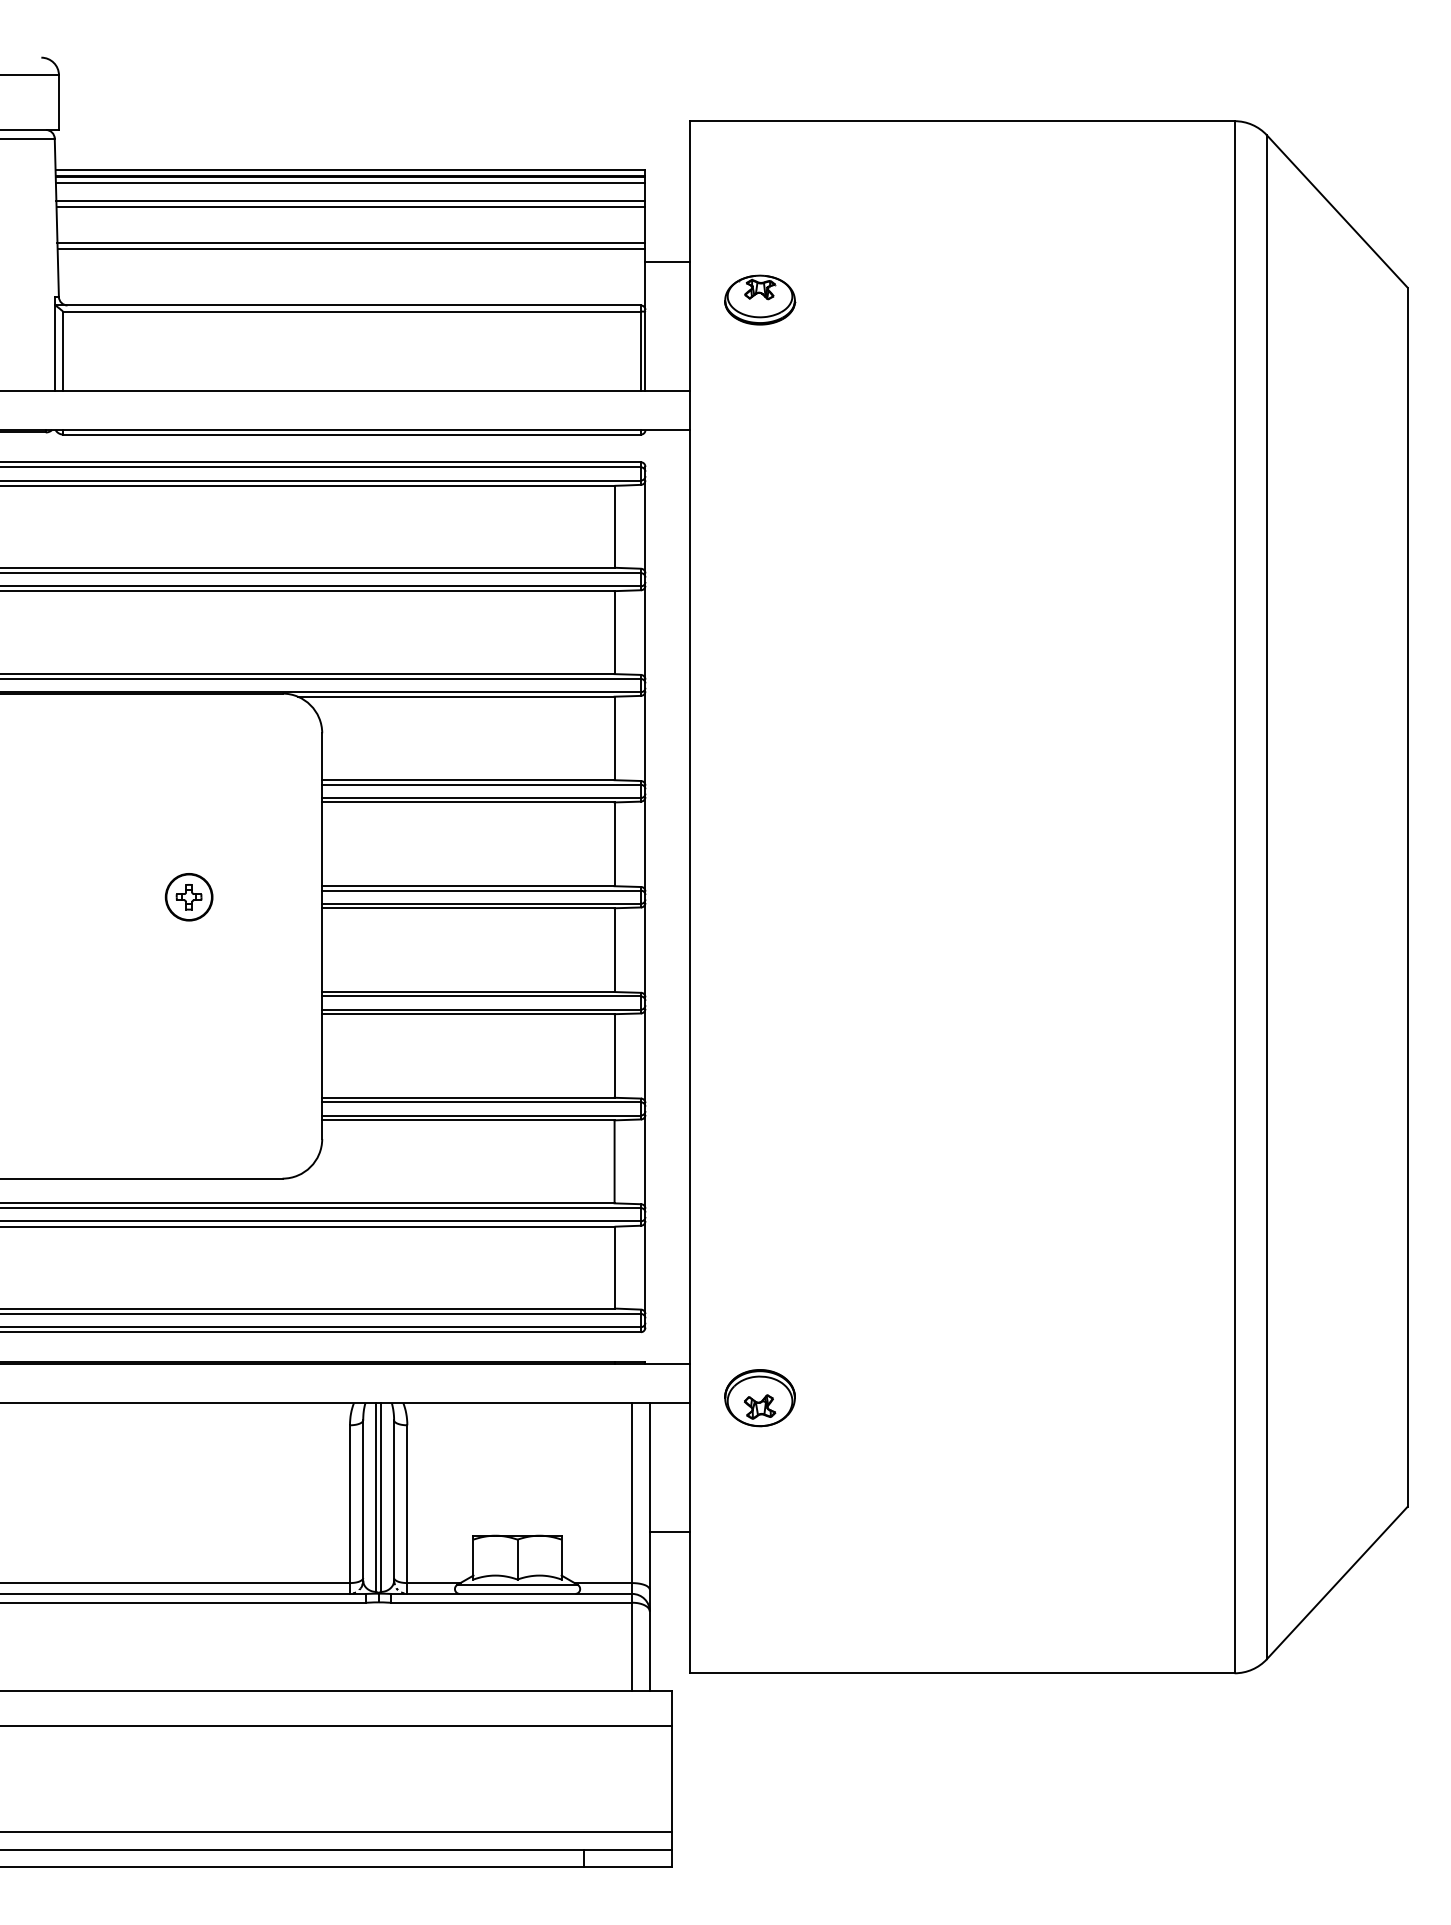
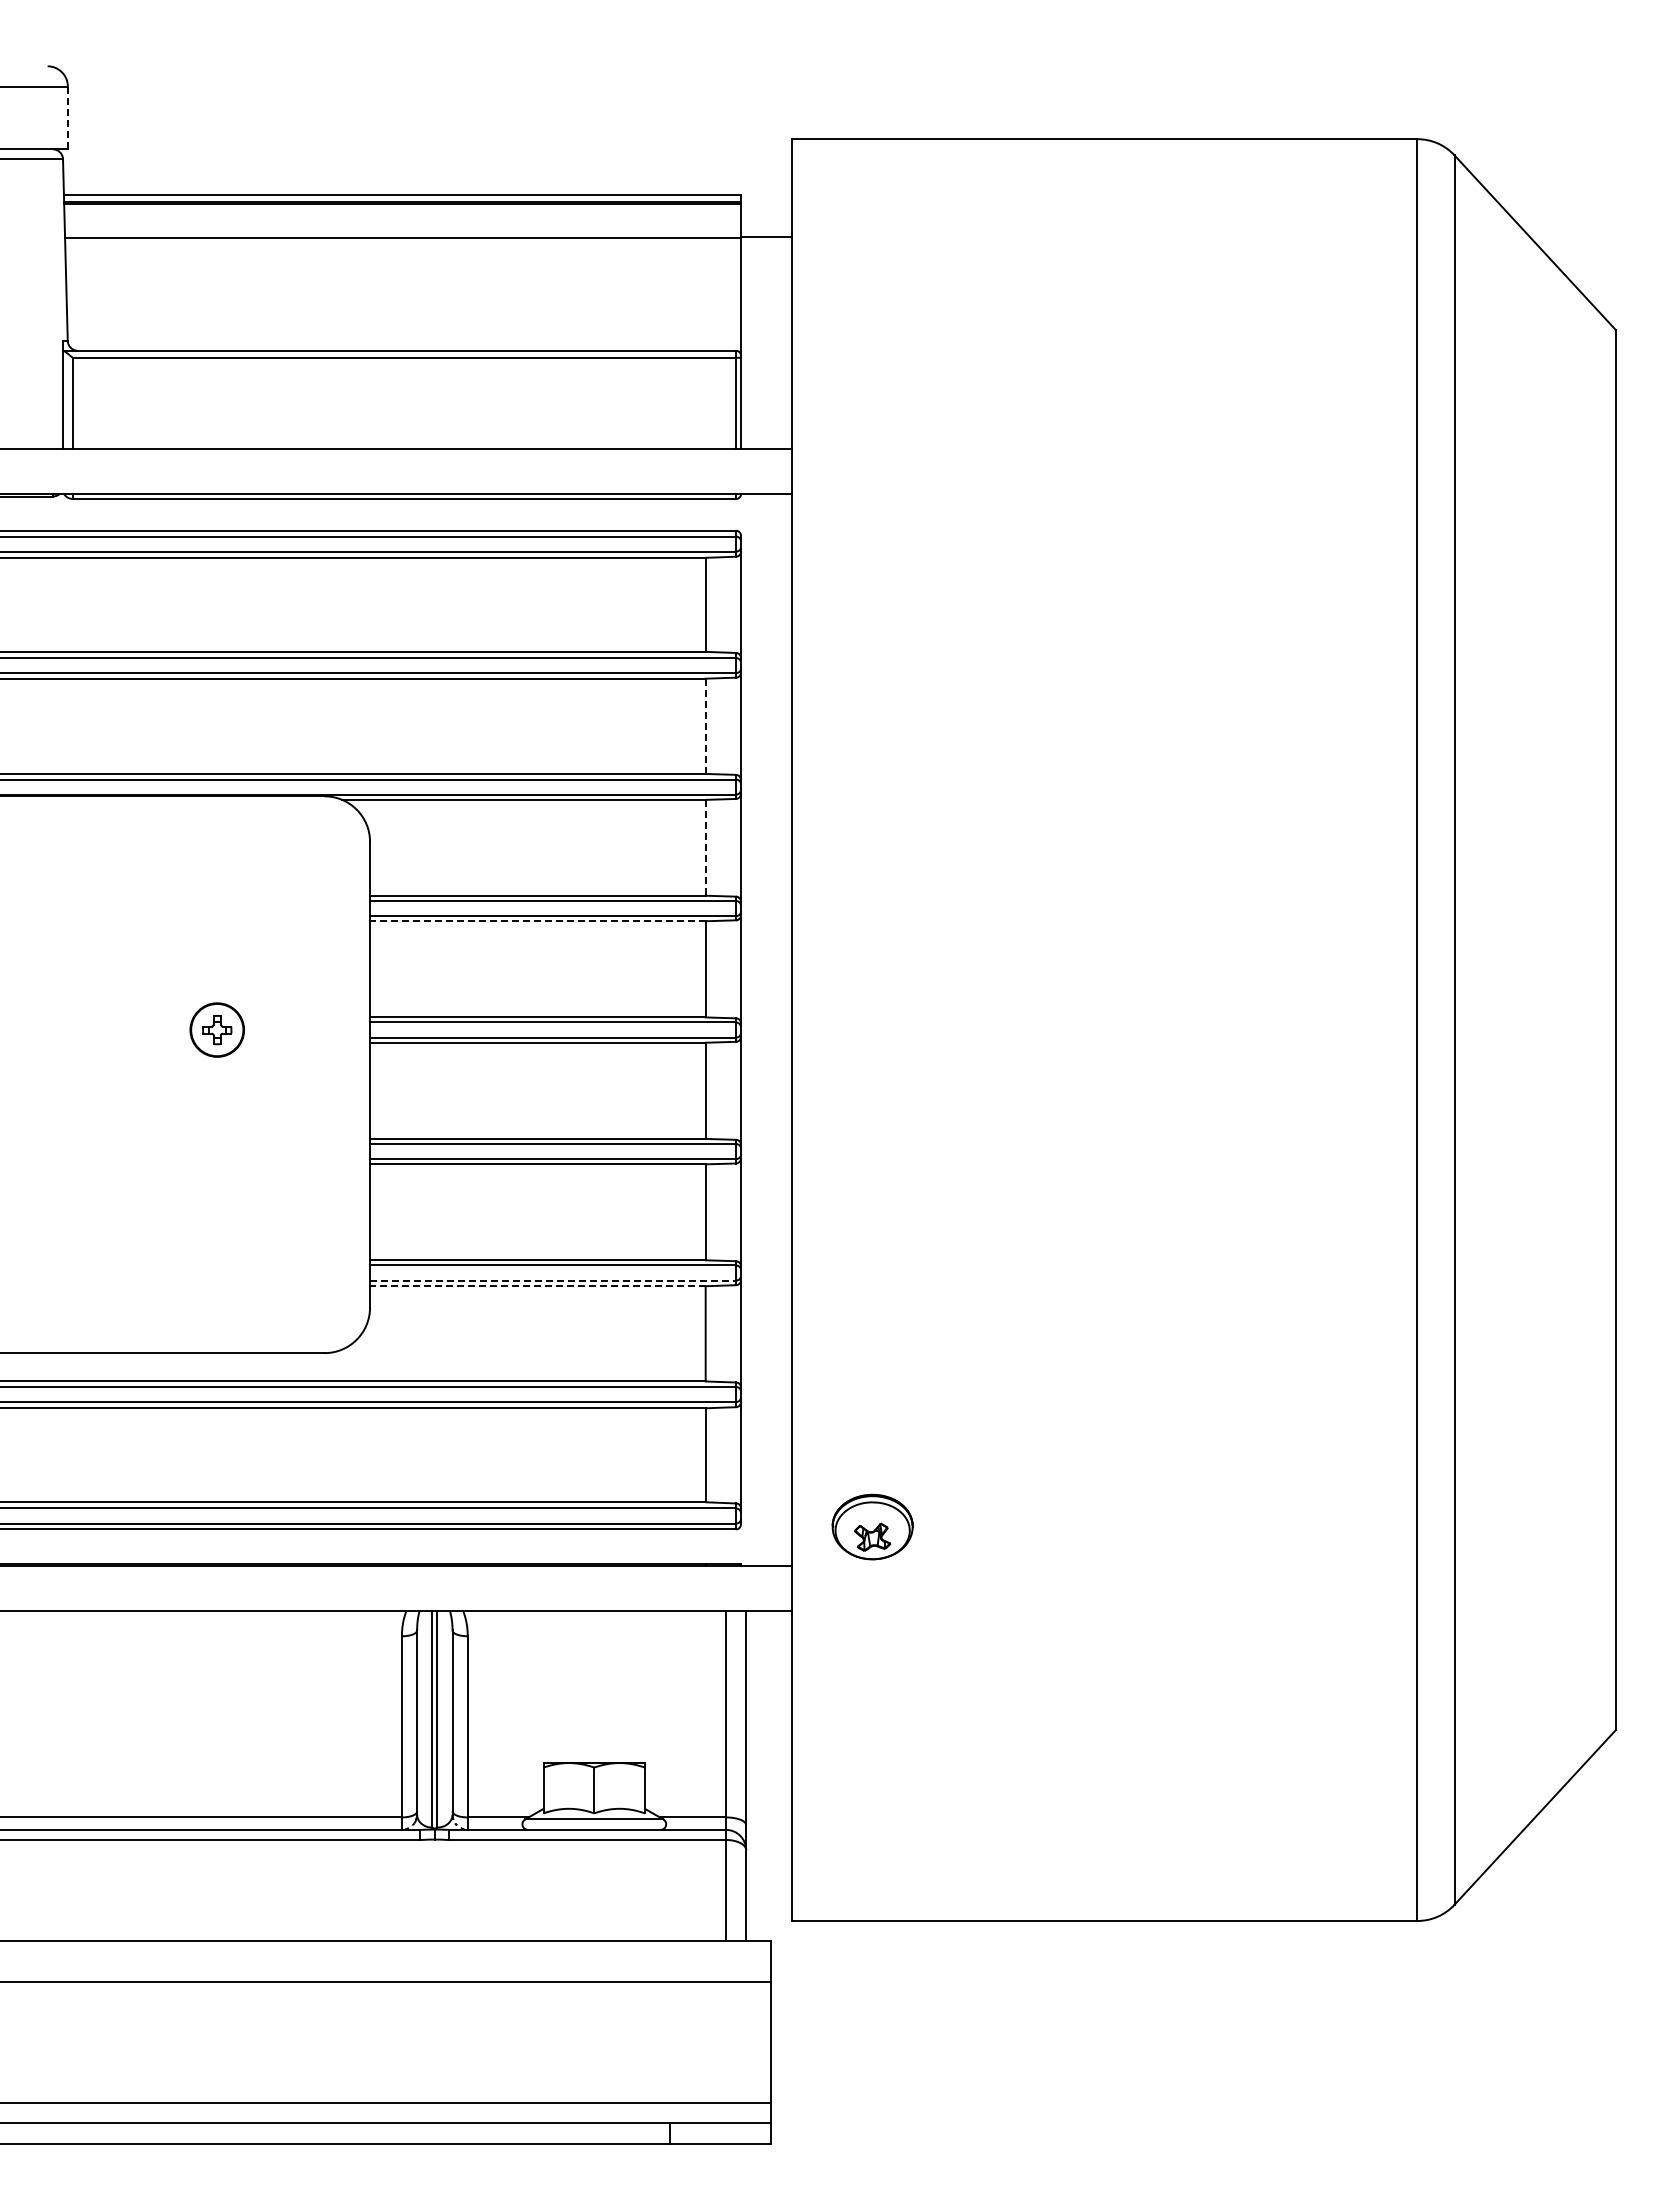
line: (58, 102) -> (67, 117), solid -> dashed
line: (350, 183) -> (402, 210), removed
line: (350, 201) -> (402, 231), removed
line: (351, 242) -> (403, 278), removed
line: (351, 248) -> (403, 285), removed
line: (667, 262) -> (766, 237), moved
part: (759, 300) -> (872, 344), removed
line: (614, 632) -> (705, 726), solid -> dashed
line: (614, 738) -> (705, 847), solid -> dashed
line: (468, 802) -> (537, 921), solid -> dashed
line: (482, 1115) -> (553, 1280), solid -> dashed
line: (468, 1120) -> (537, 1286), solid -> dashed
part: (759, 1397) -> (872, 1526), moved
line: (669, 1532) -> (768, 1759), removed

